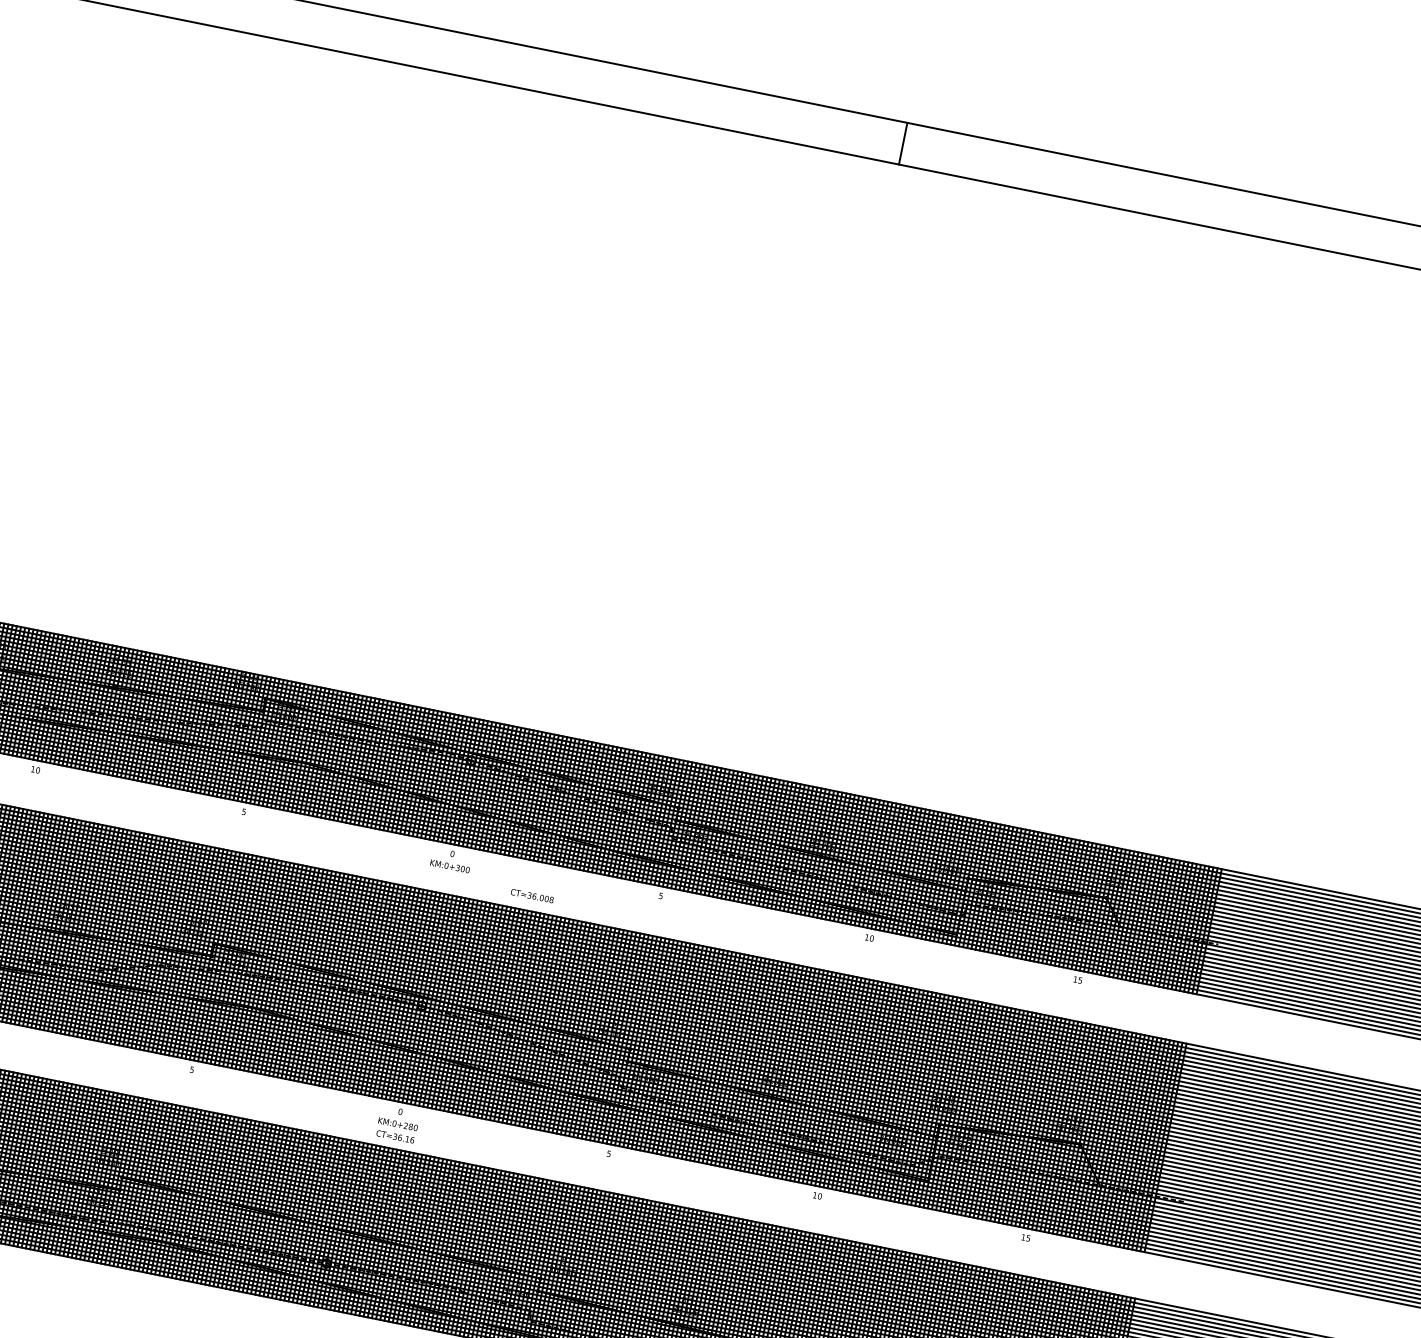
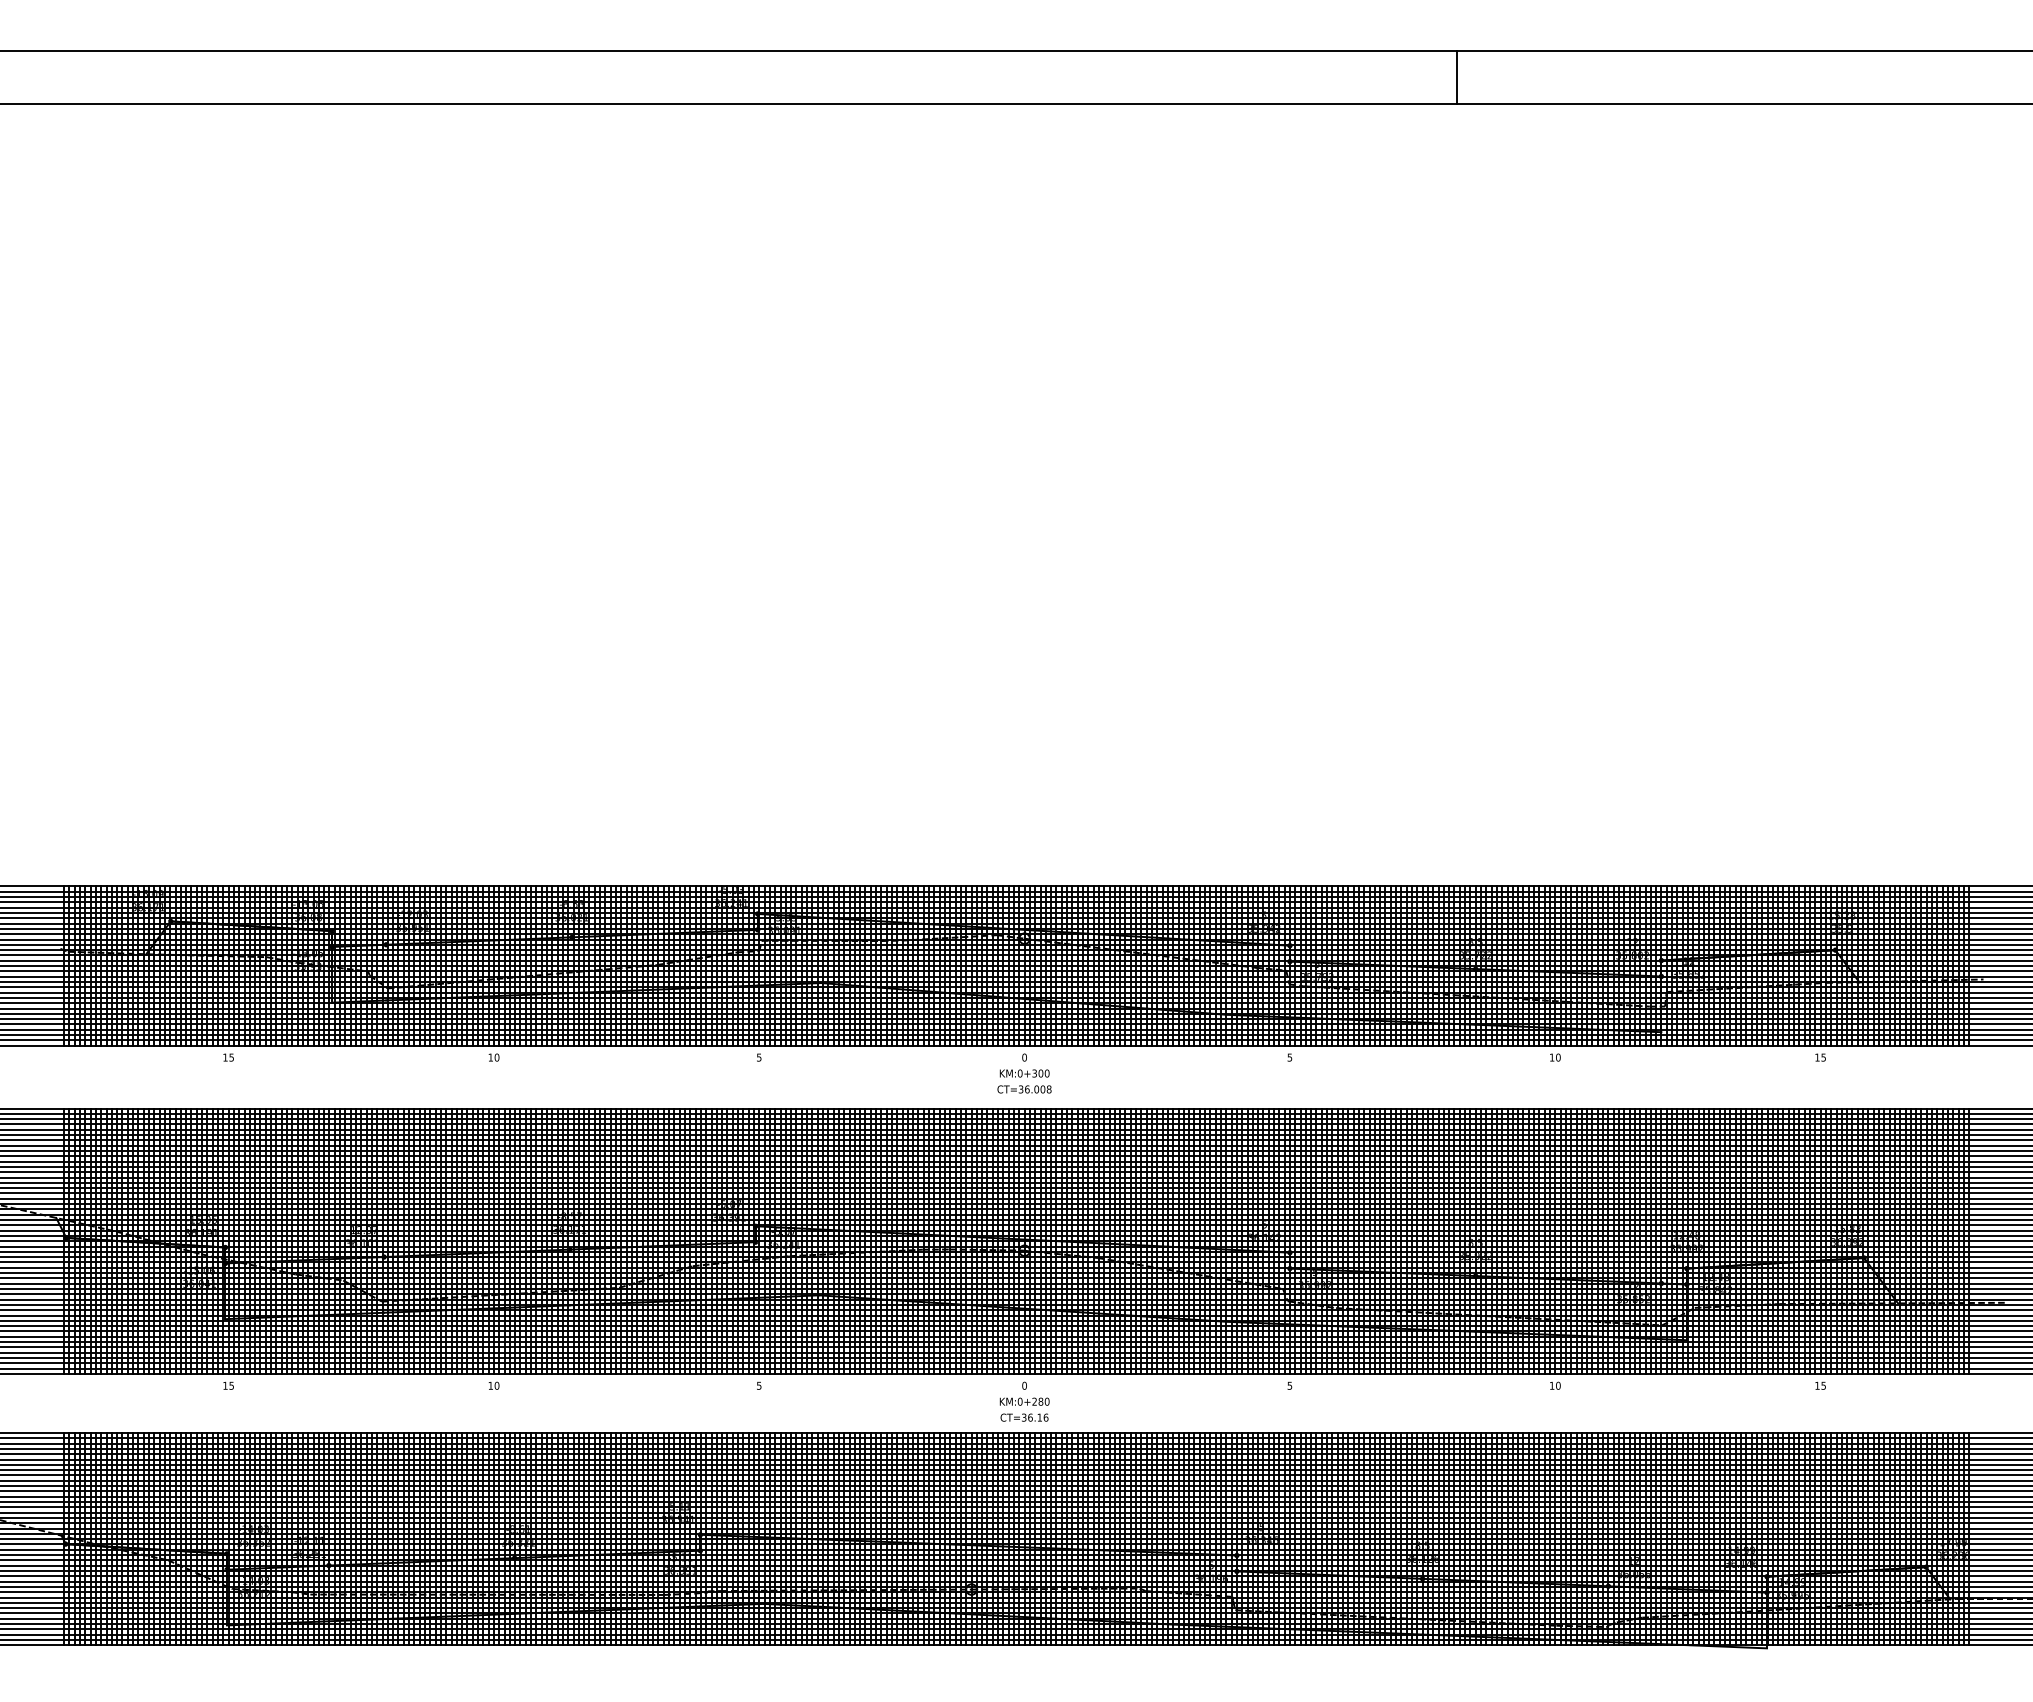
line: (903, 143) -> (1456, 77), moved
text: (532, 896) -> (1024, 1089), moved

